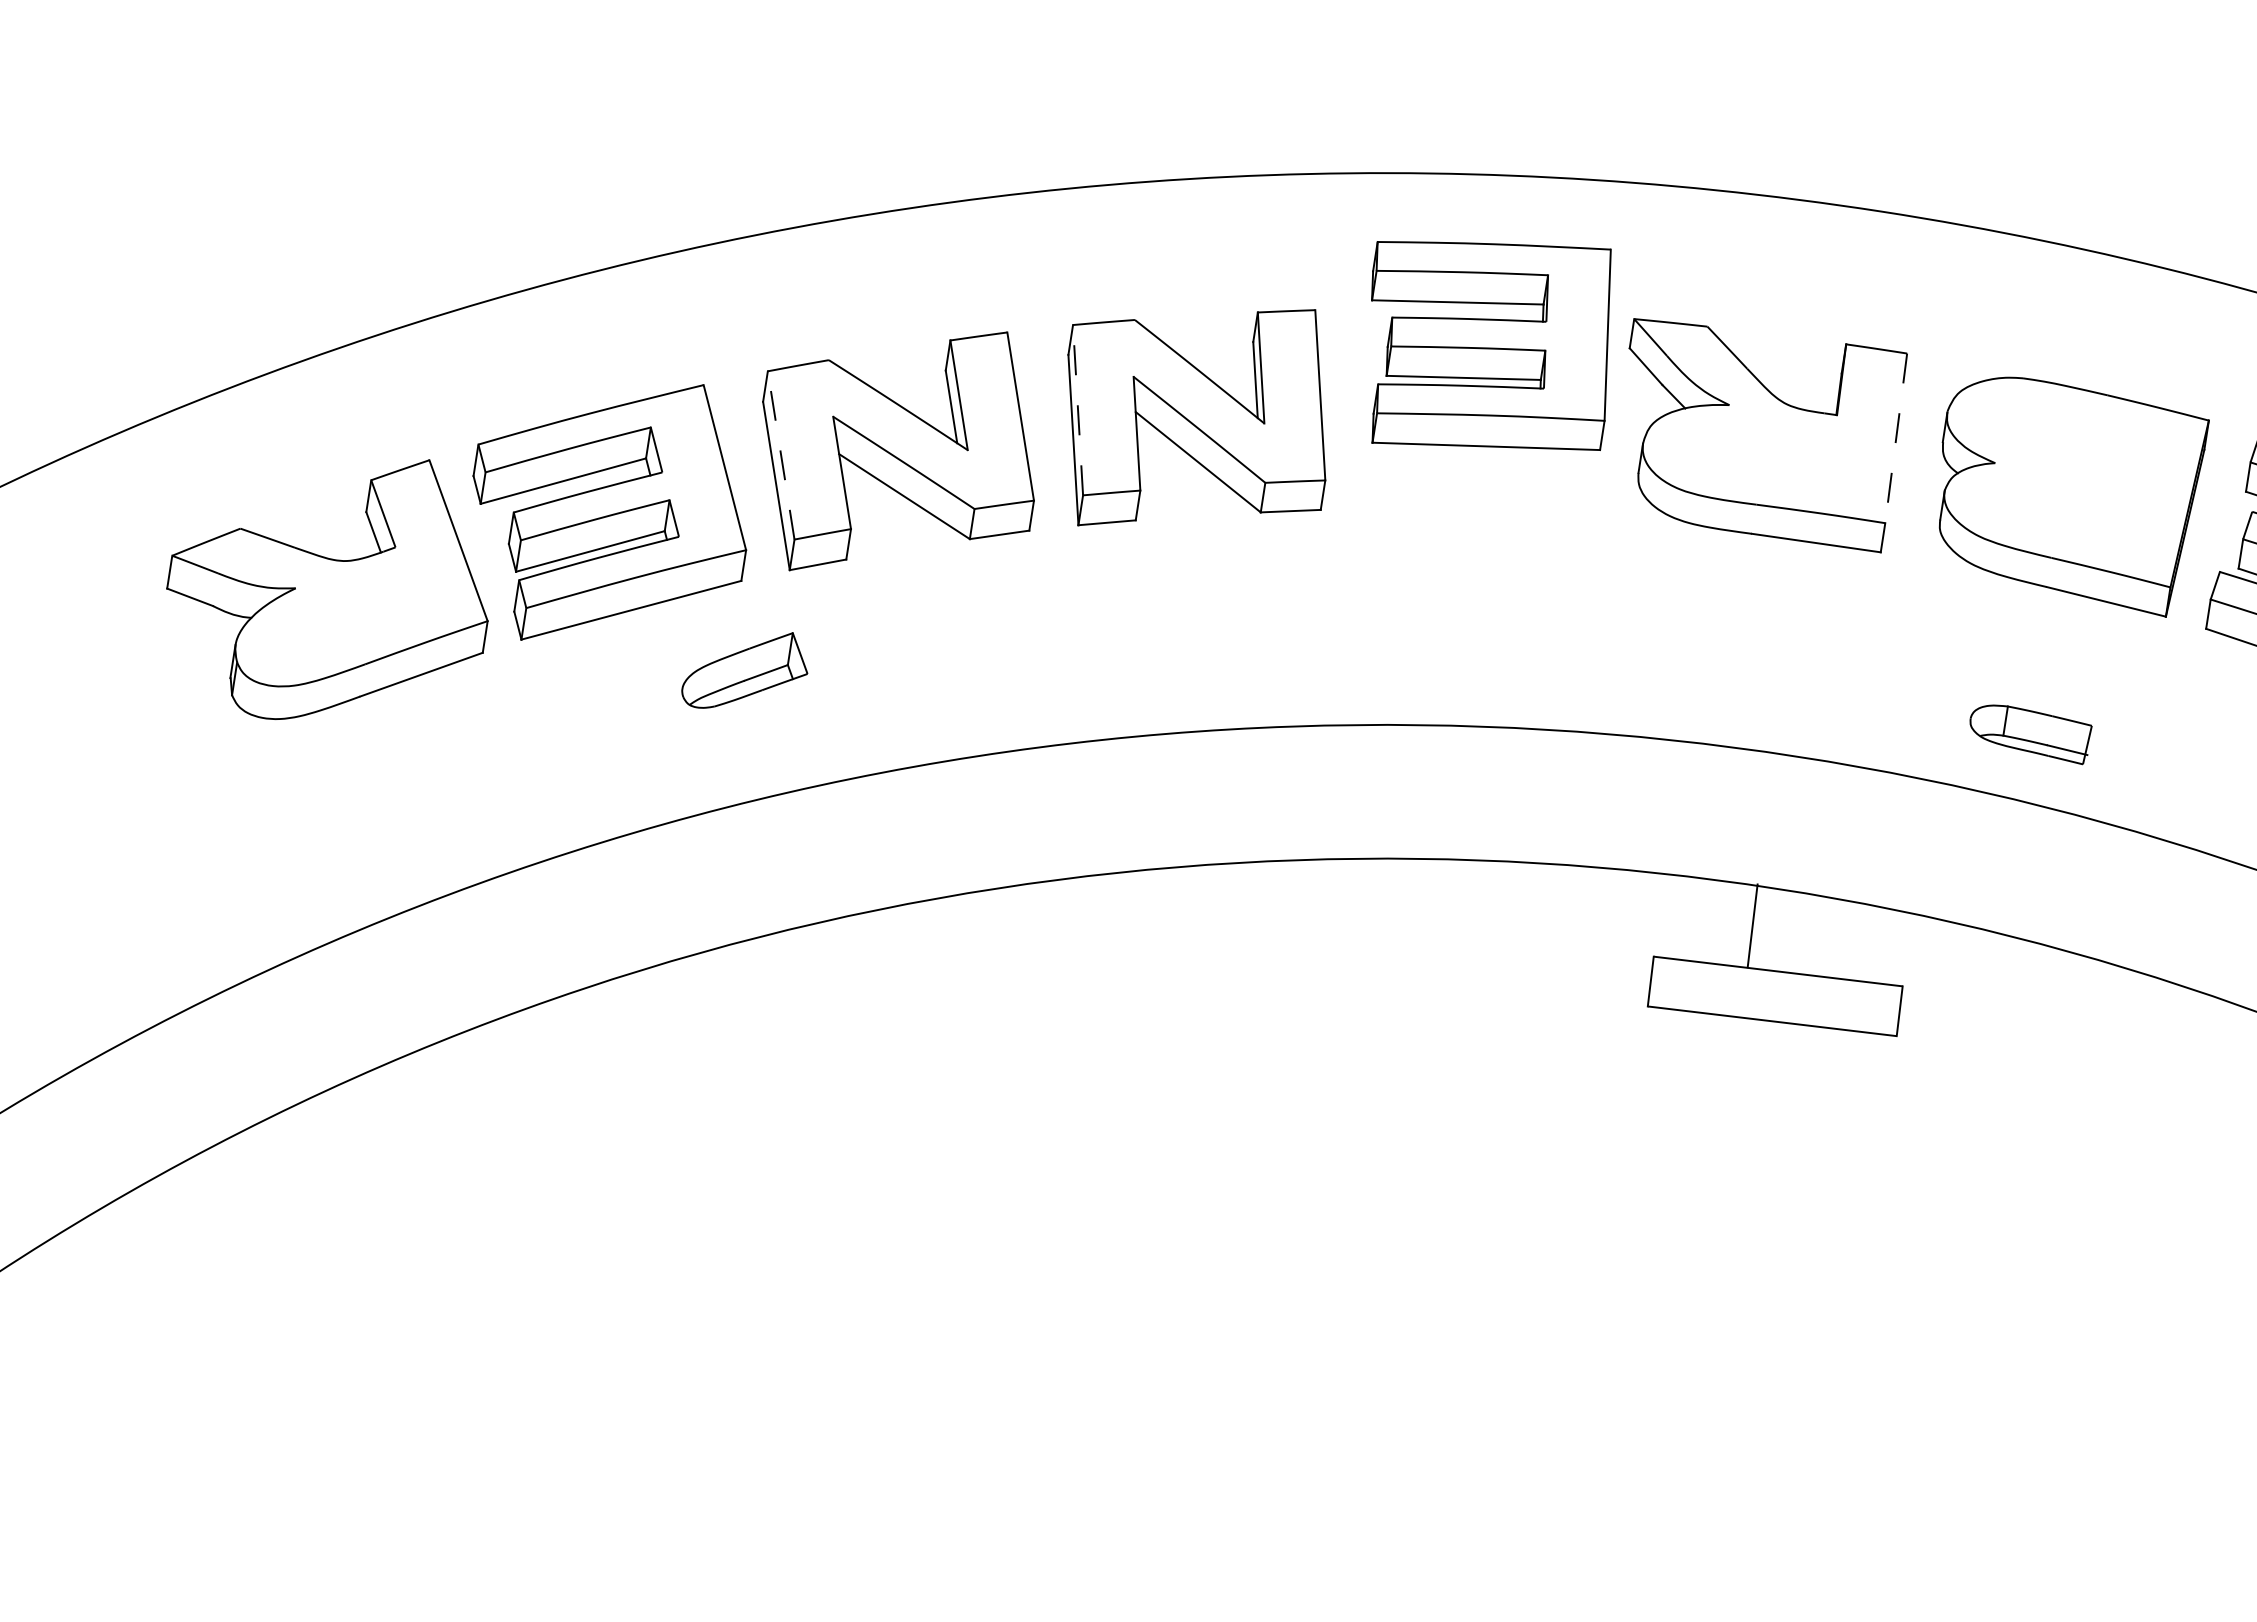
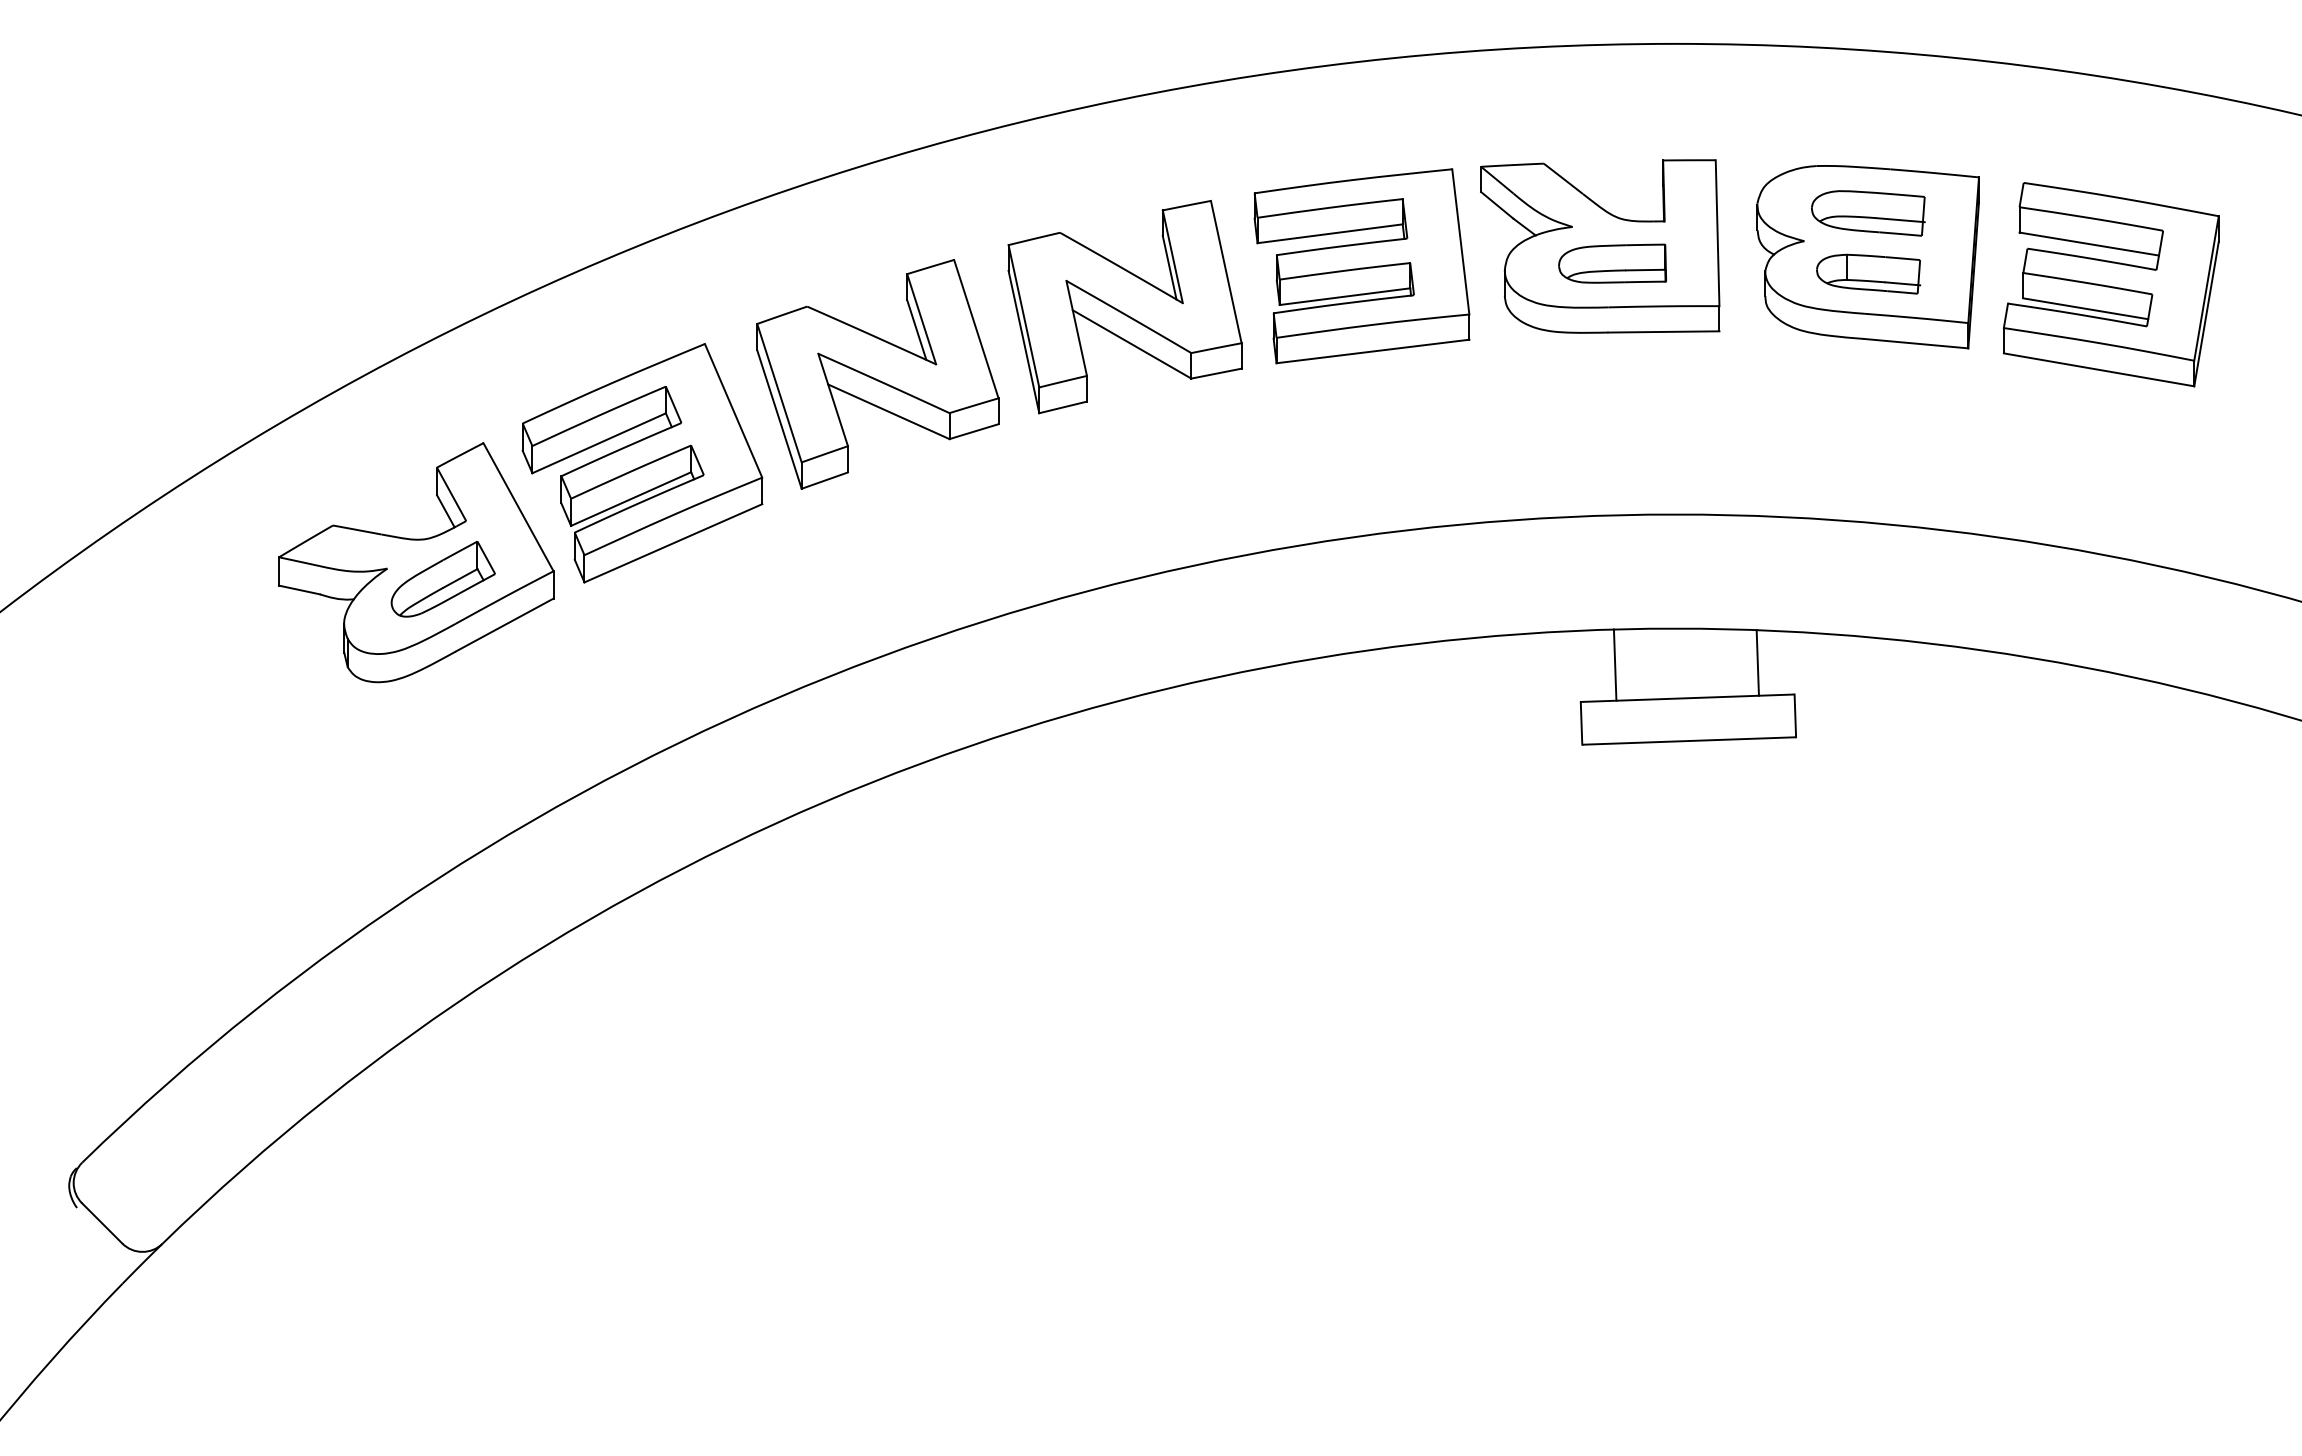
part: (1488, 345) -> (1361, 266), moved
line: (1077, 410) -> (1023, 316), dashed -> solid
line: (1896, 438) -> (1717, 233), dashed -> solid
part: (2074, 442) -> (1868, 213), added
part: (1769, 454) -> (1612, 263), added
line: (781, 455) -> (779, 393), dashed -> solid
part: (745, 670) -> (442, 579), moved
part: (2029, 732) -> (1868, 273), moved
line: (1751, 925) -> (1614, 664), moved
line: (1865, 942) -> (1757, 662), added

